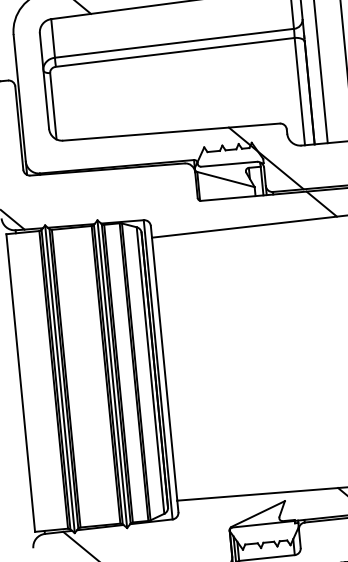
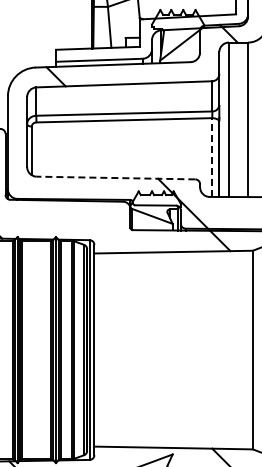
line: (300, 91) -> (212, 157), solid -> dashed
line: (170, 132) -> (115, 178), solid -> dashed

